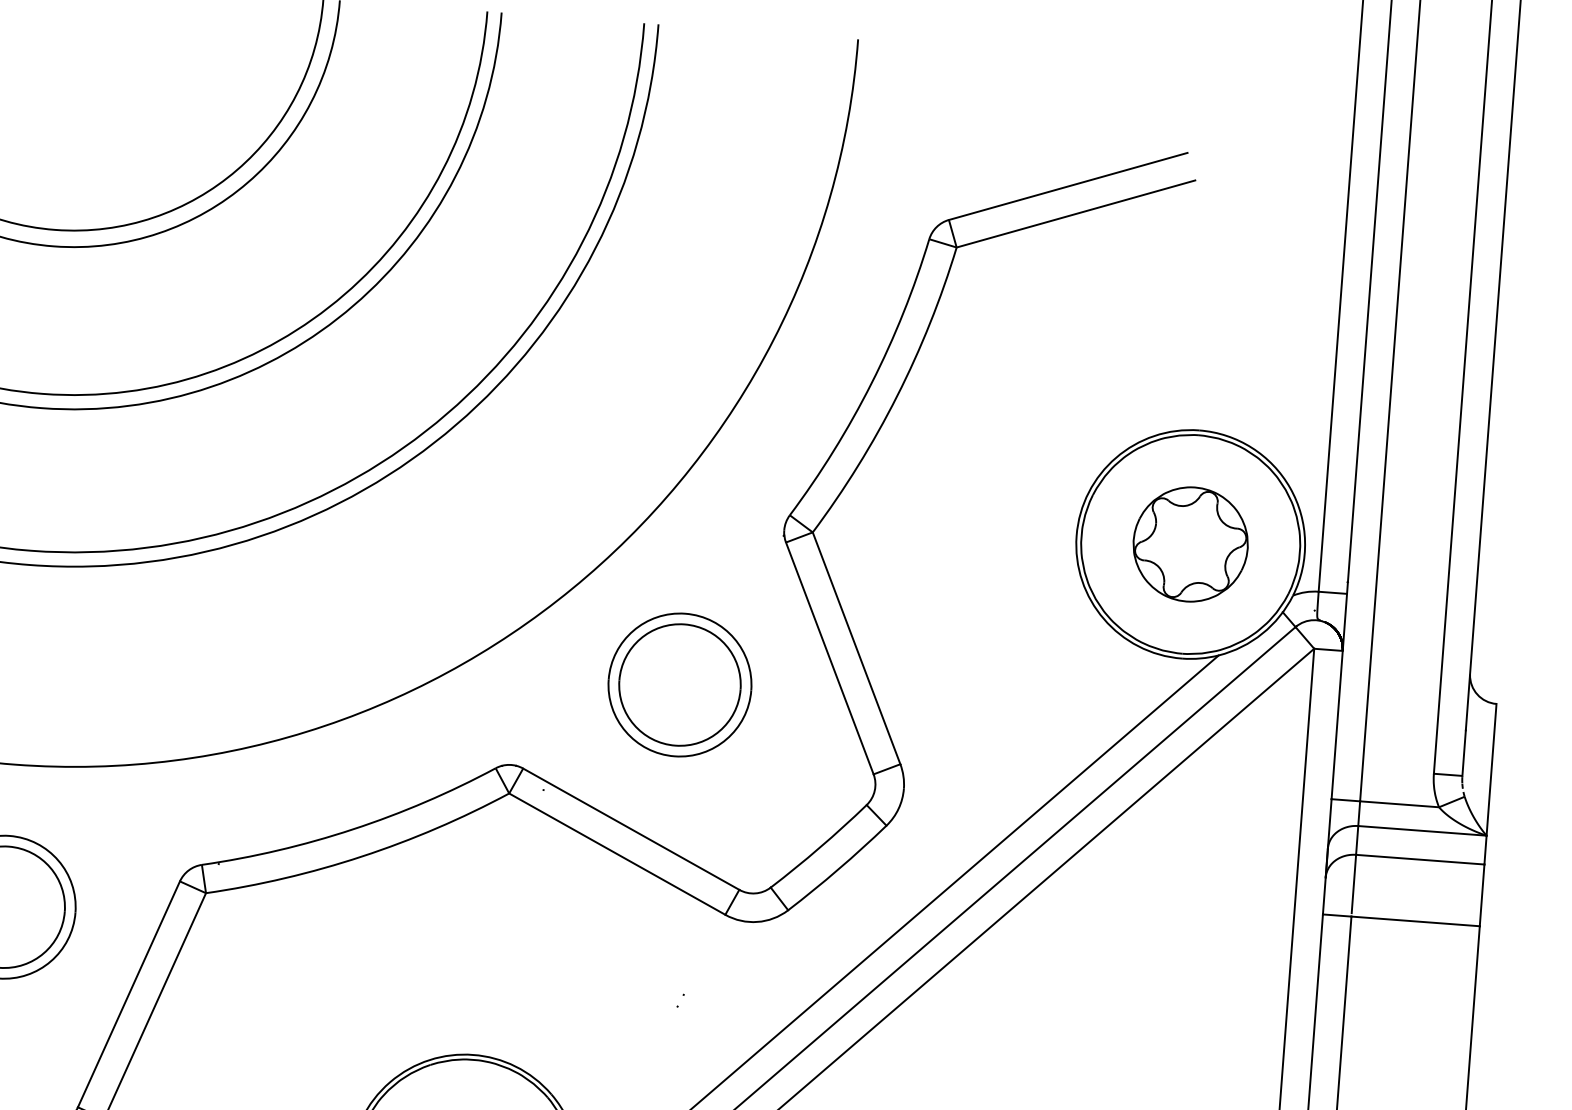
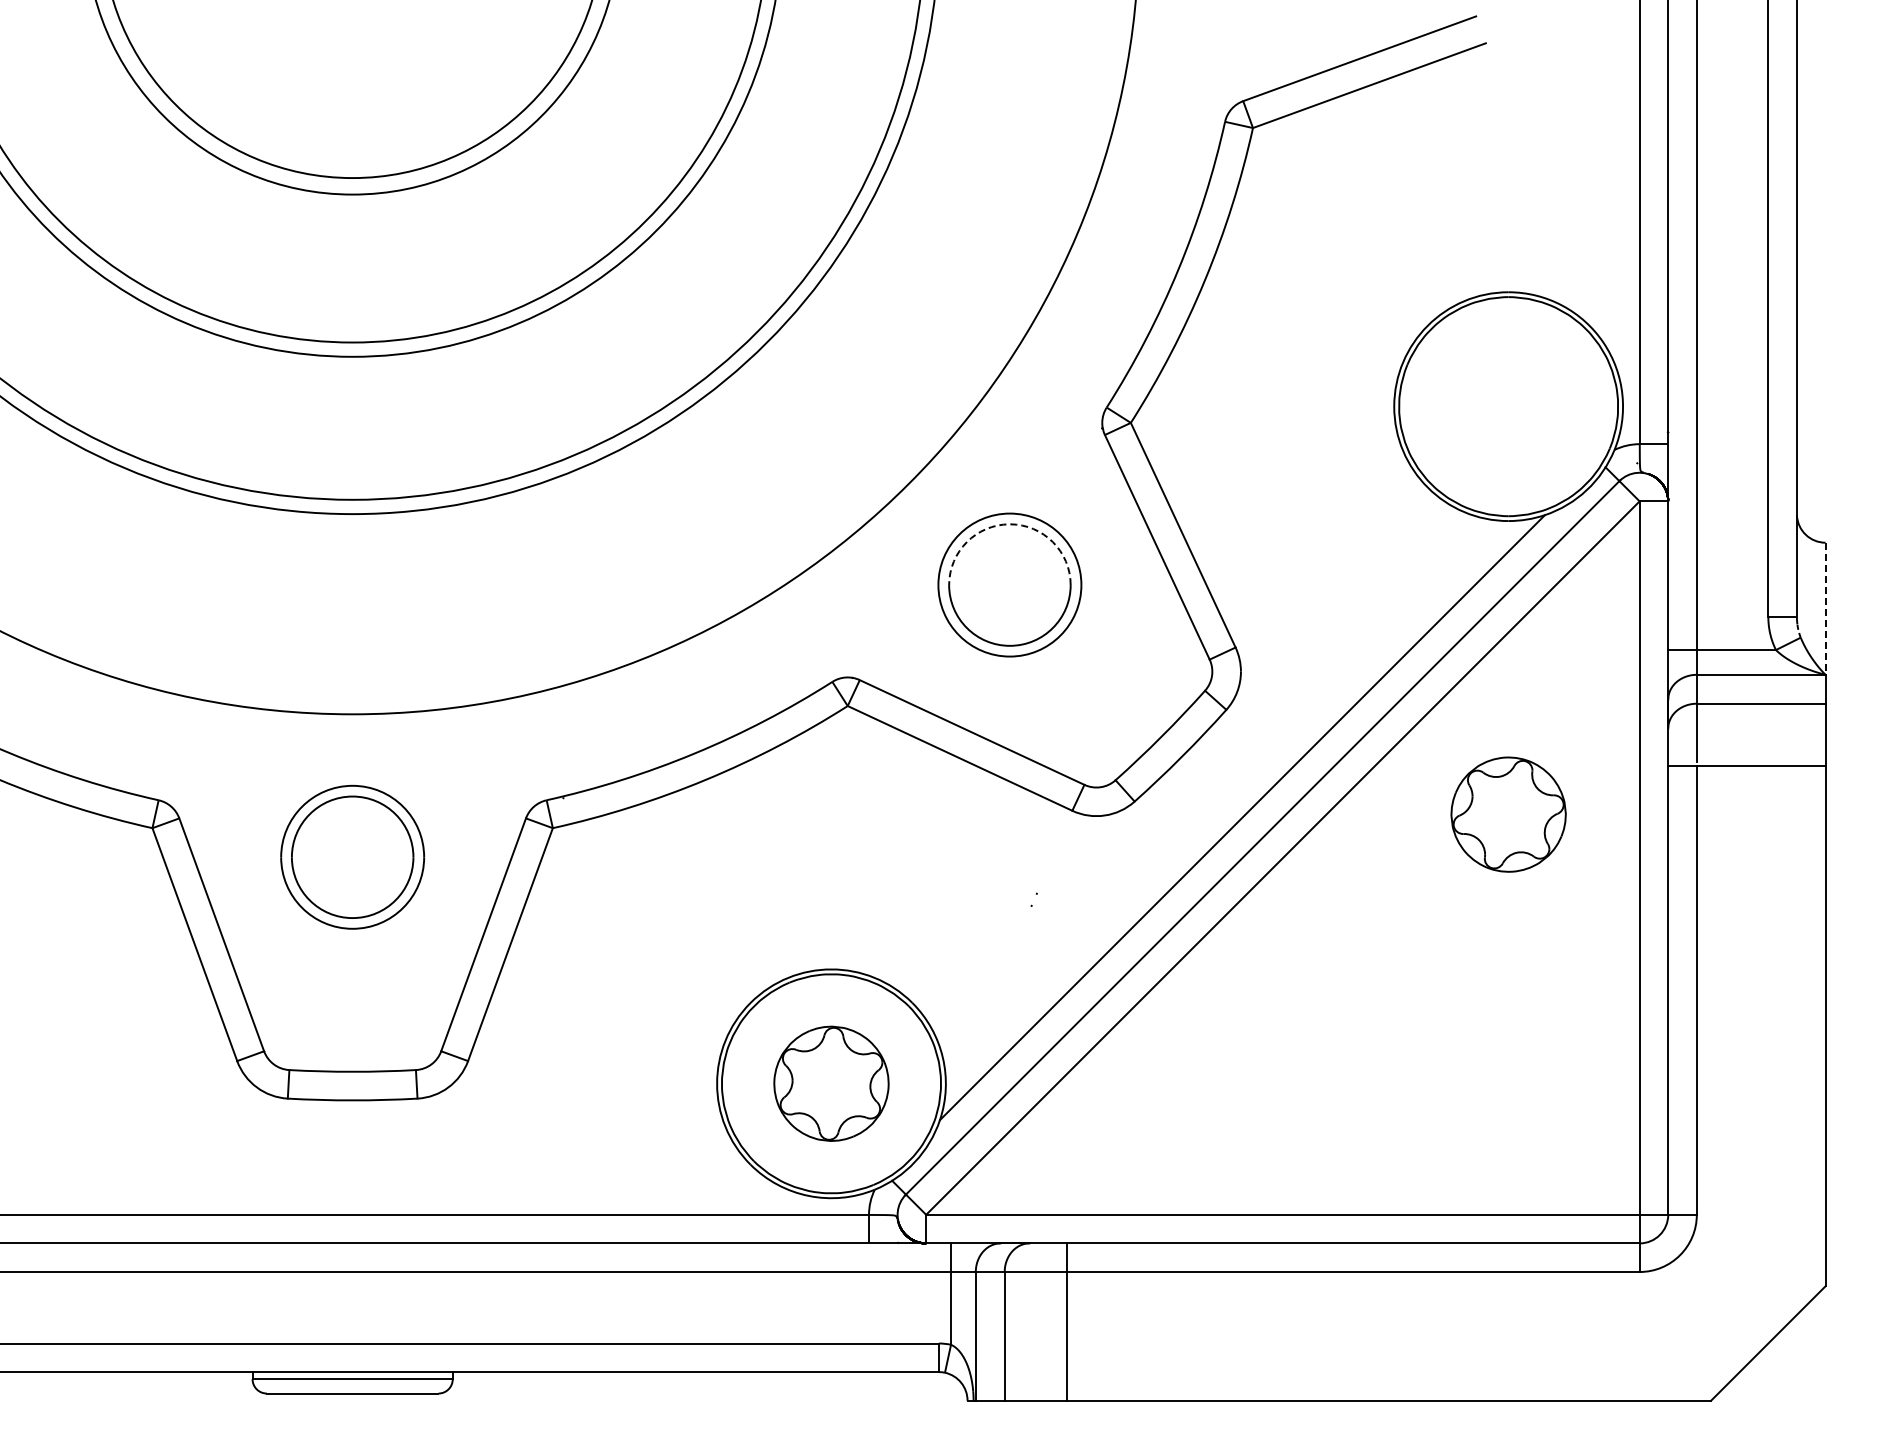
part: (1190, 544) -> (1508, 814), moved
arc: (684, 624) -> (1009, 524), solid -> dashed
line: (1491, 770) -> (1825, 609), solid -> dashed

